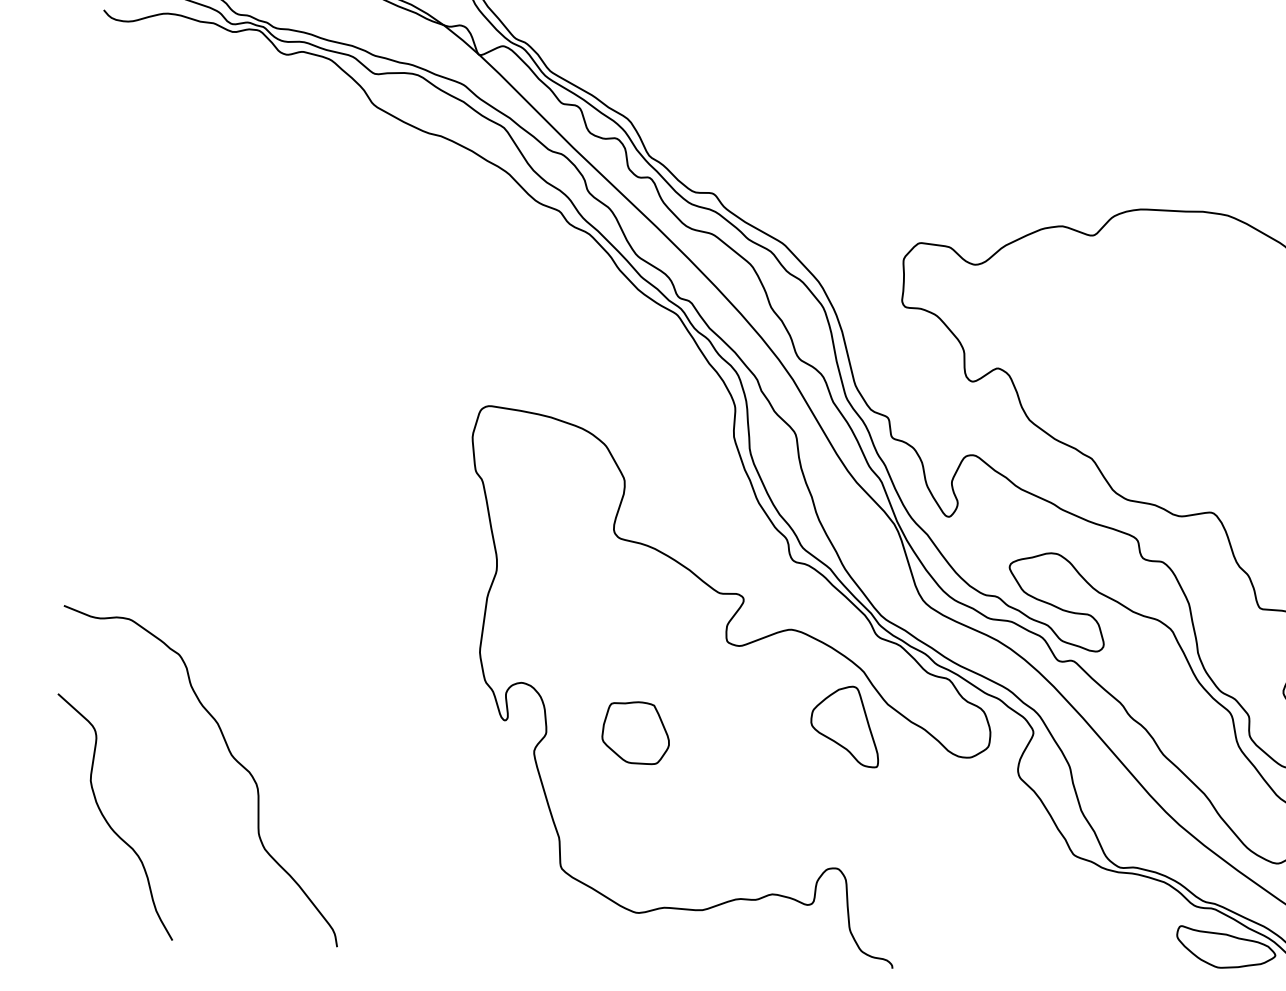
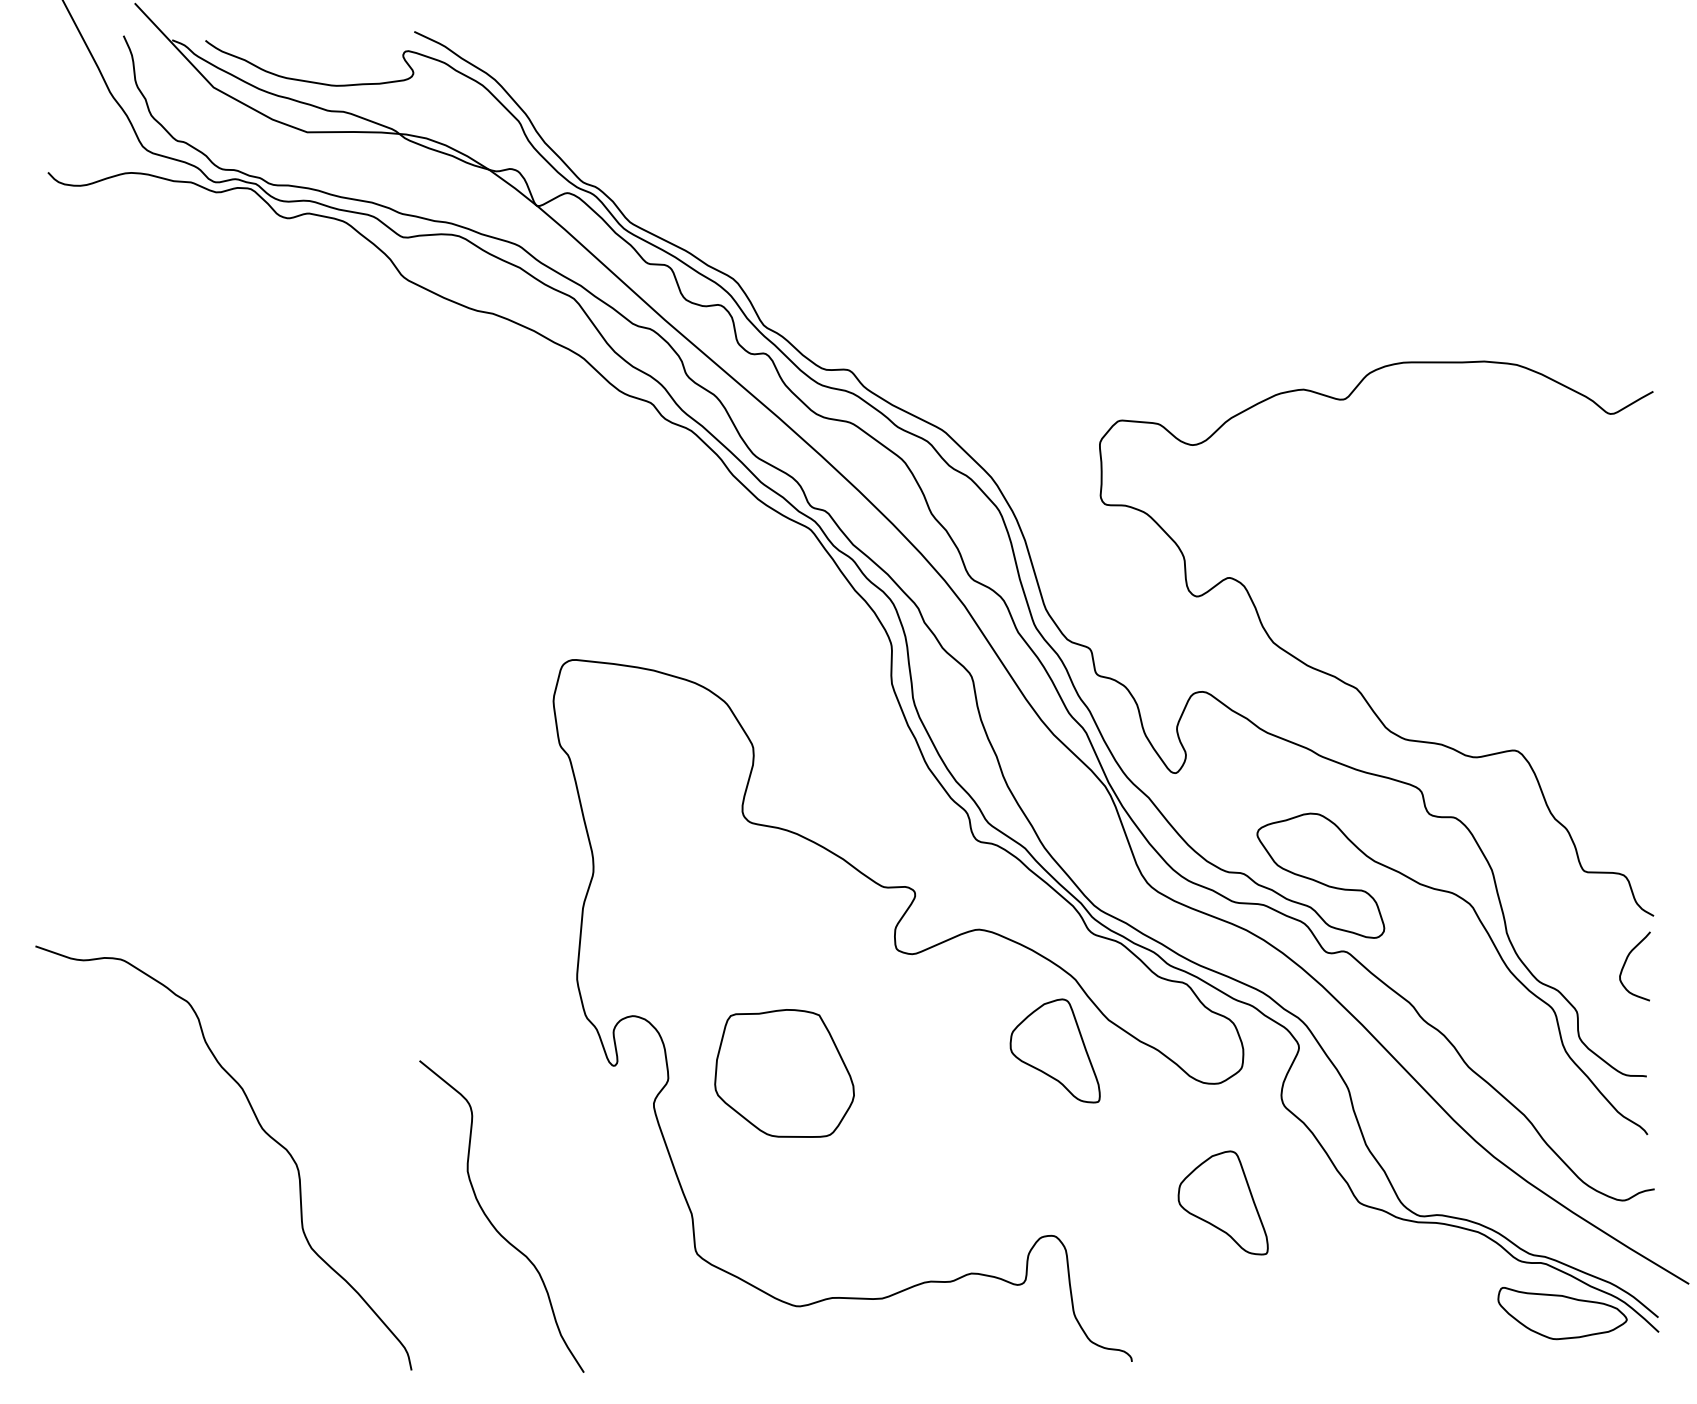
part: (636, 732) -> (784, 1072), size x1.6
curve: (108, 822) -> (493, 1224), moved
part: (968, 849) -> (1222, 1202), added

